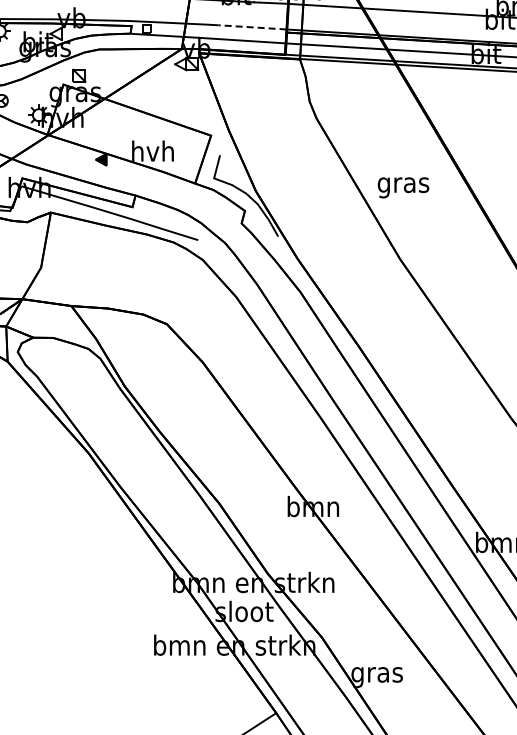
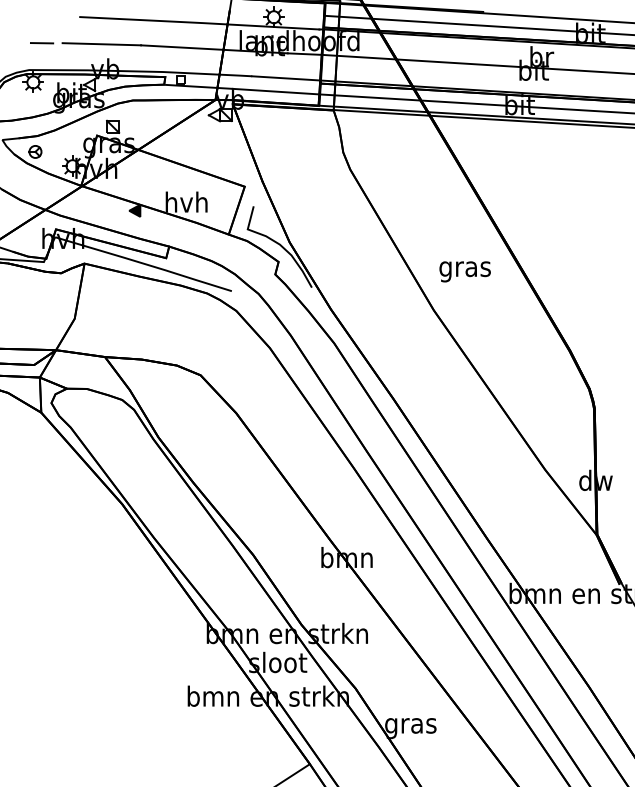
line: (251, 27) -> (285, 78), dashed -> solid
text: (402, 187) -> (464, 271), moved

